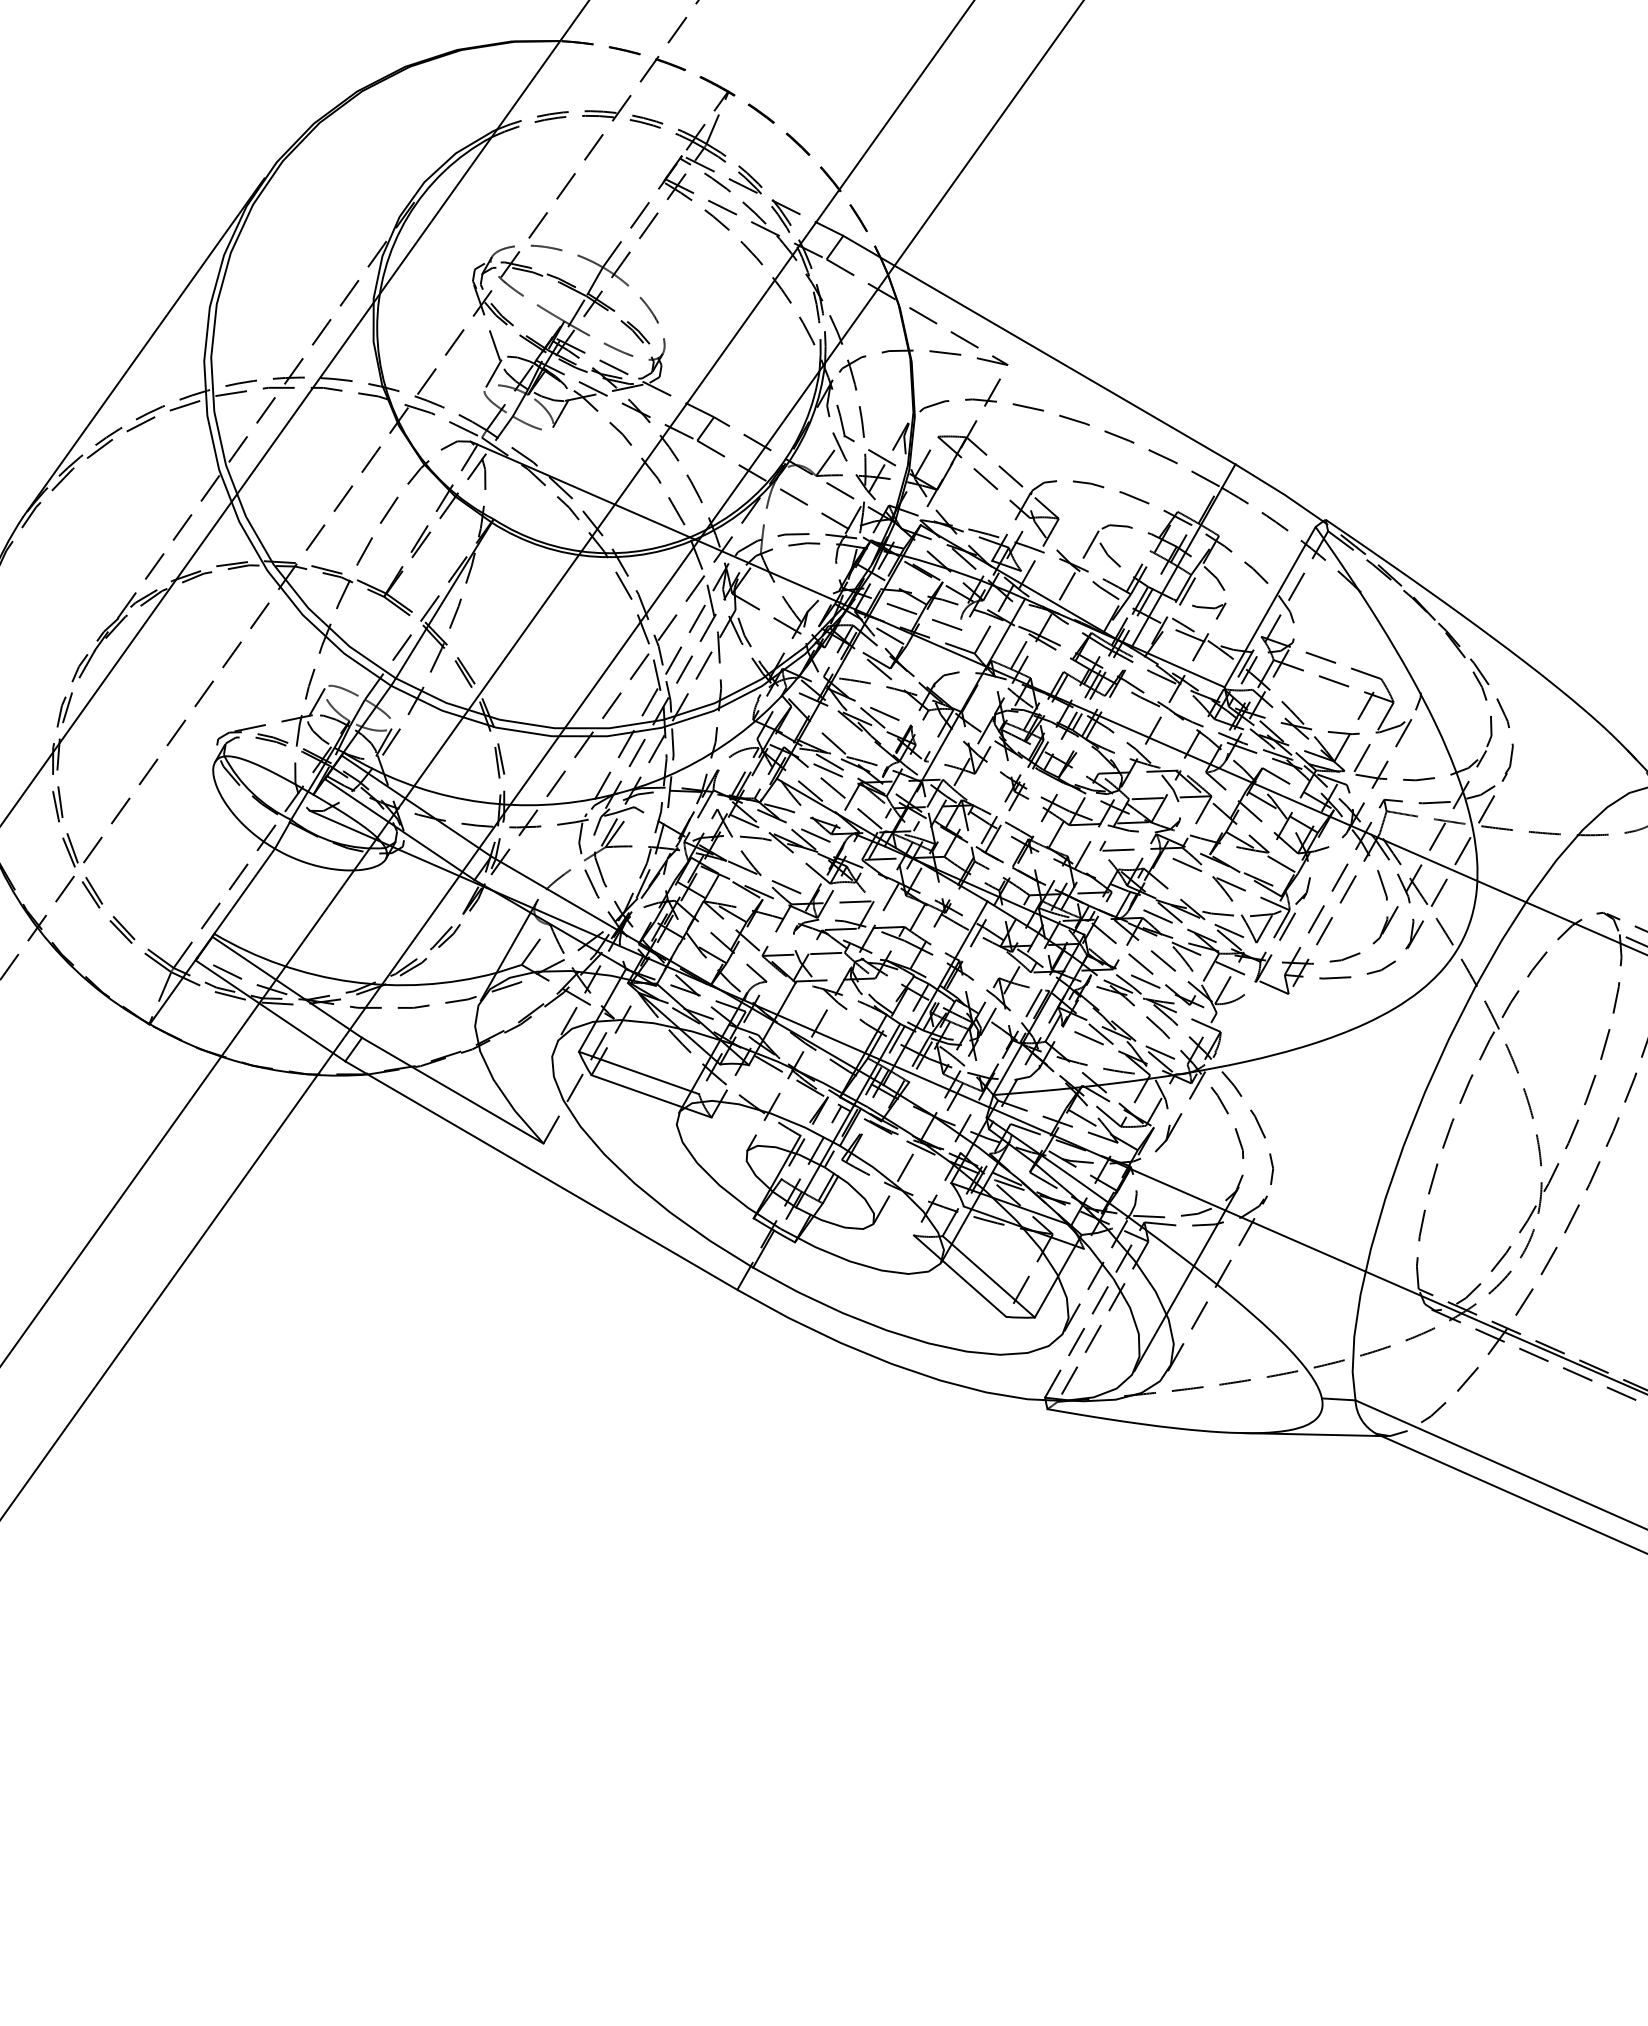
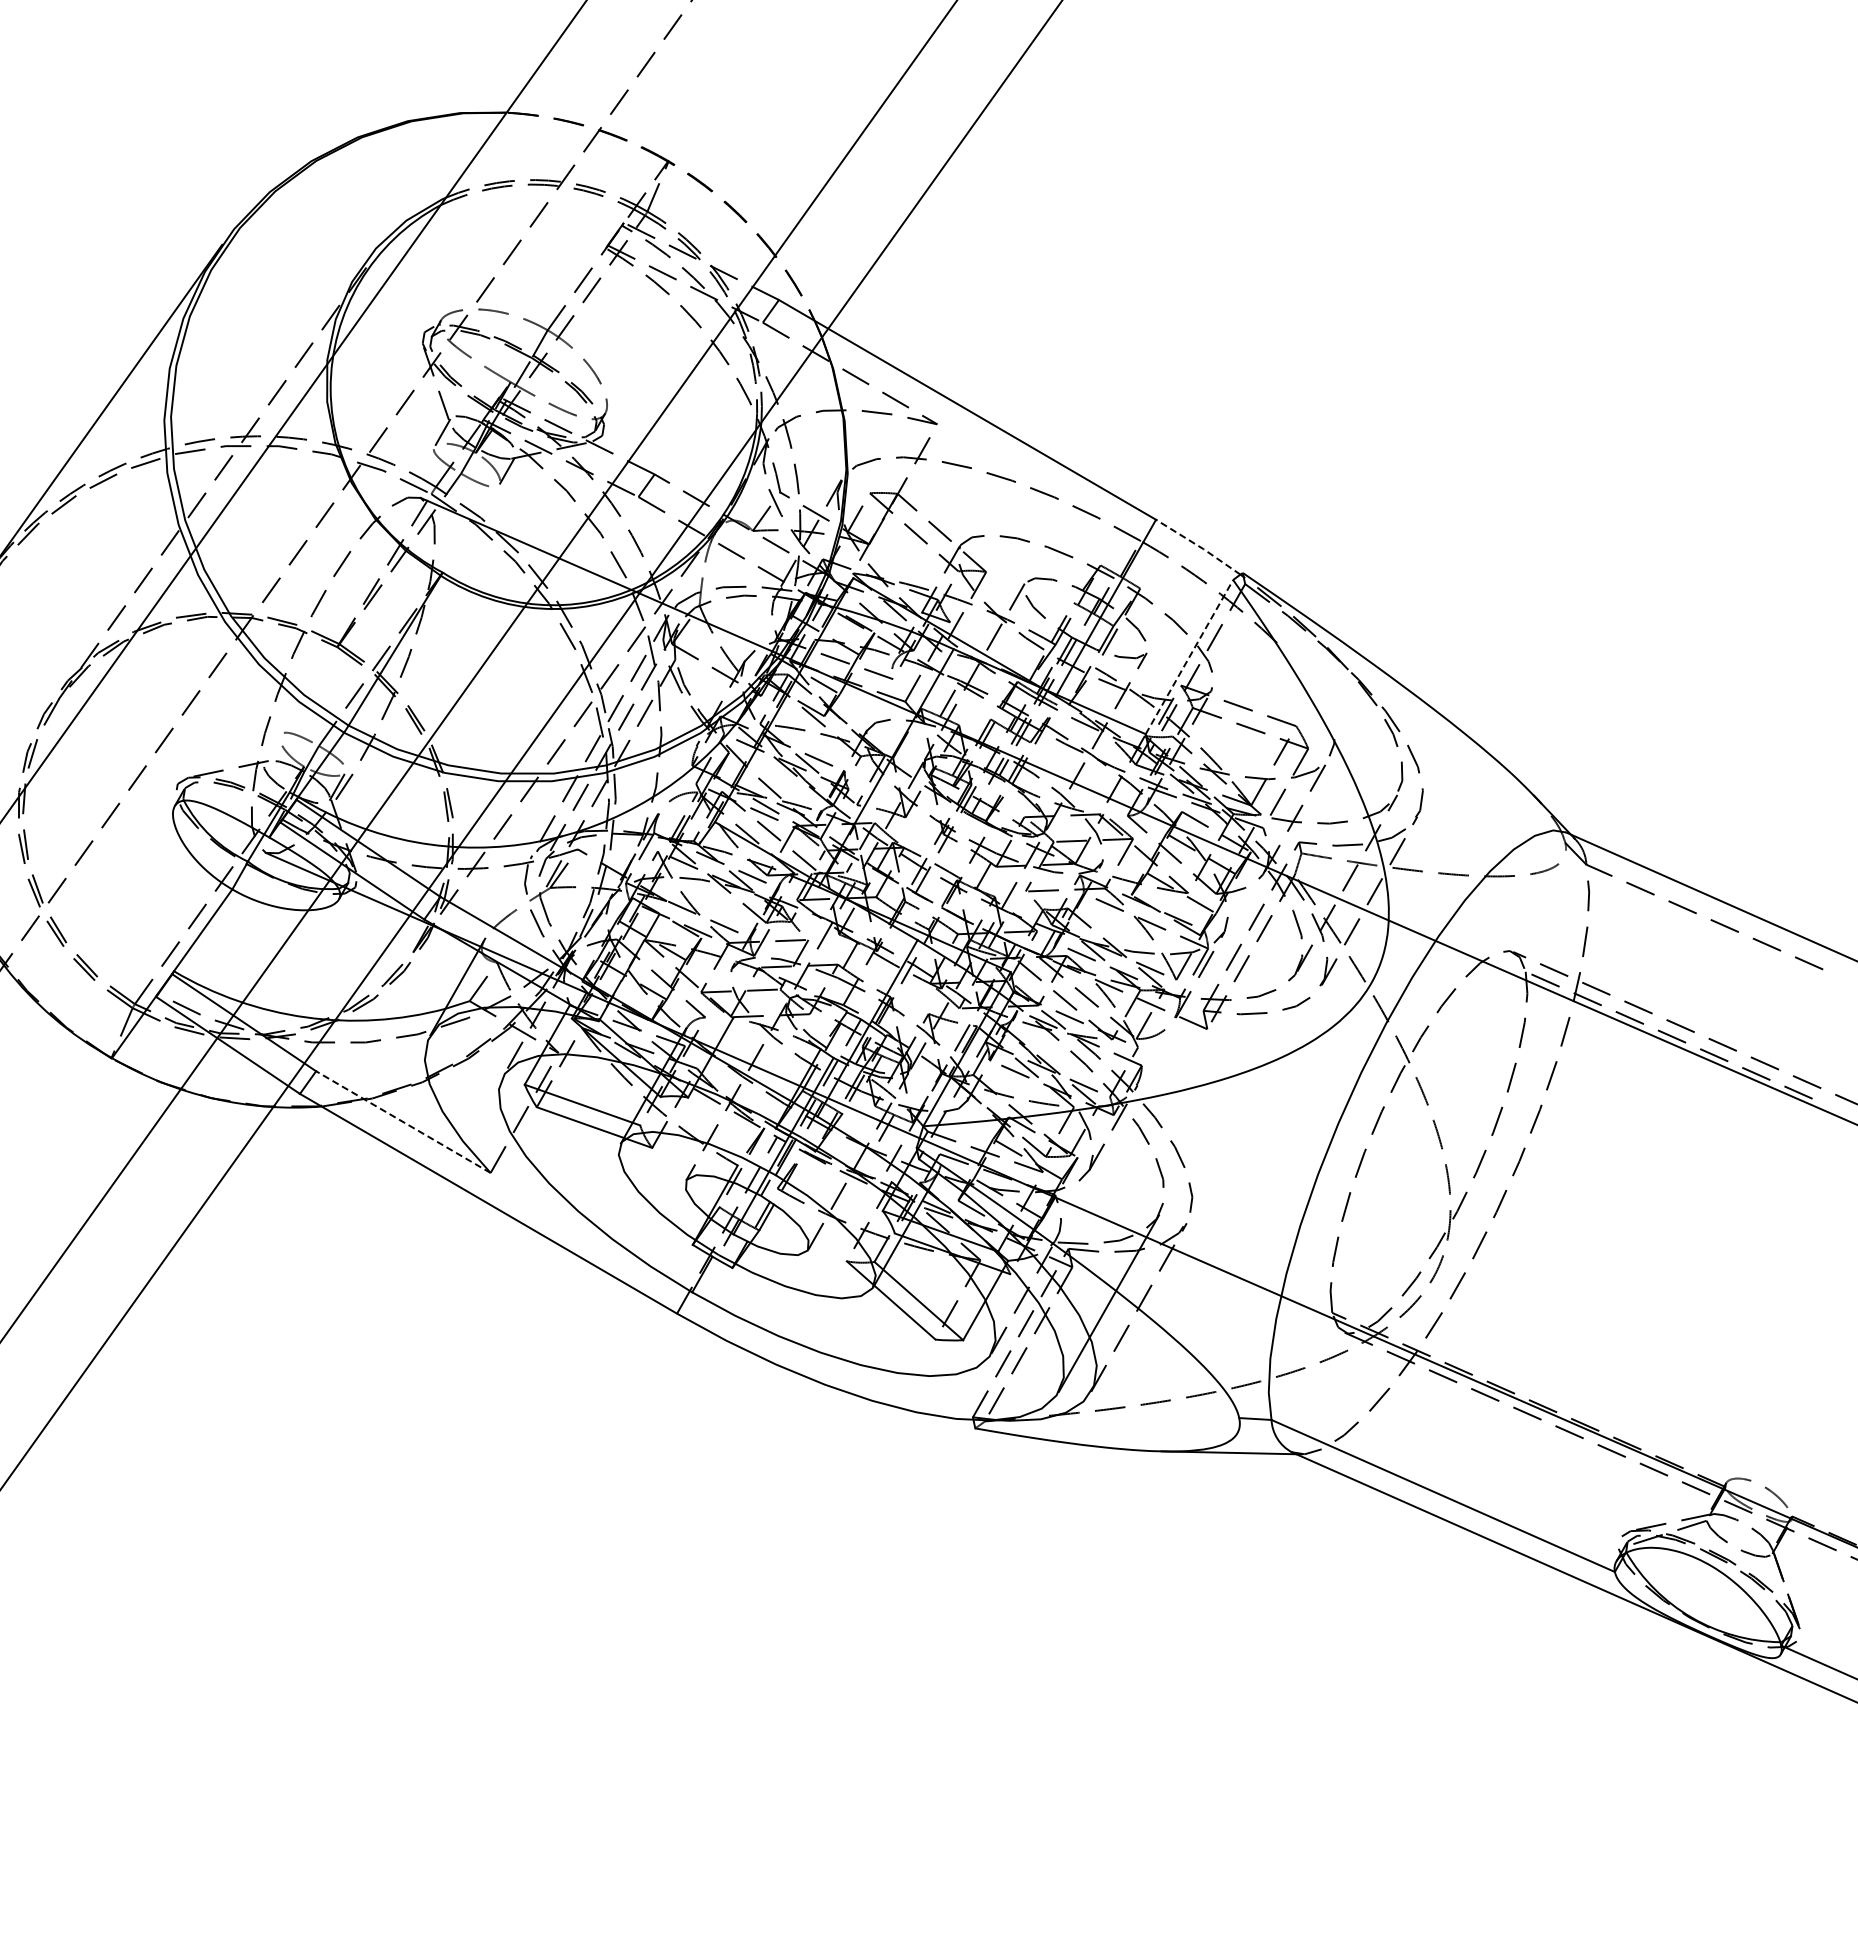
line: (1280, 492) -> (1199, 546), solid -> dashed
line: (1270, 607) -> (1189, 657), solid -> dashed
line: (316, 703) -> (272, 749), removed
line: (452, 1091) -> (403, 1122), solid -> dashed

